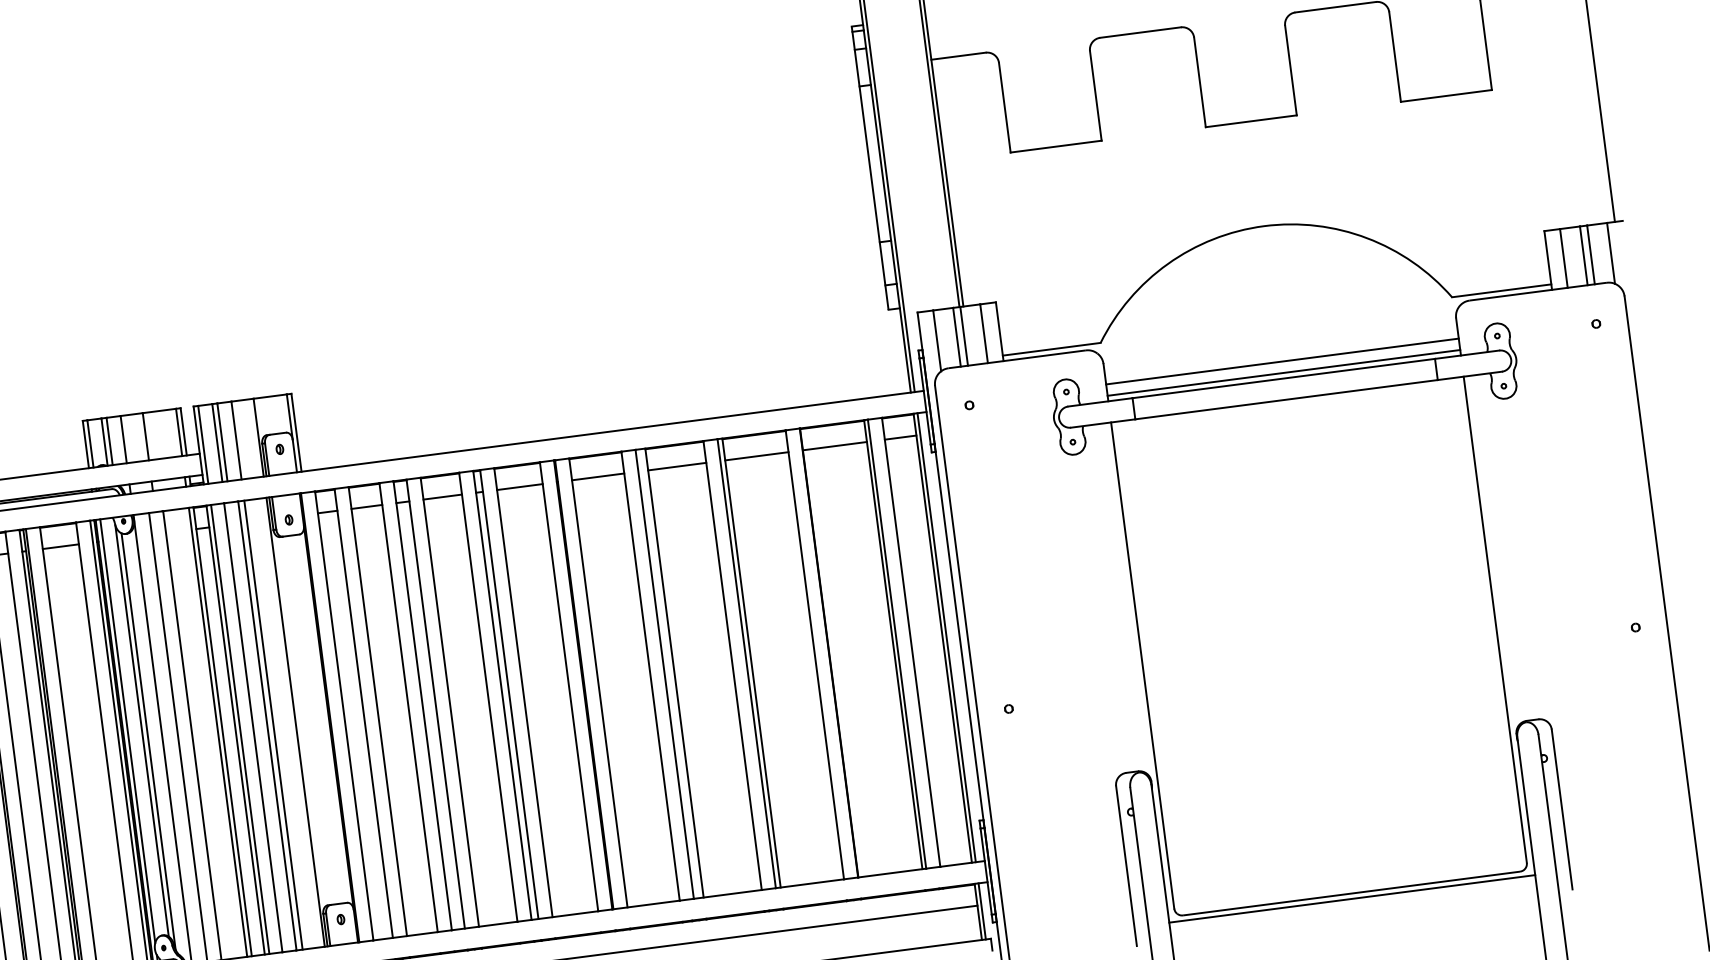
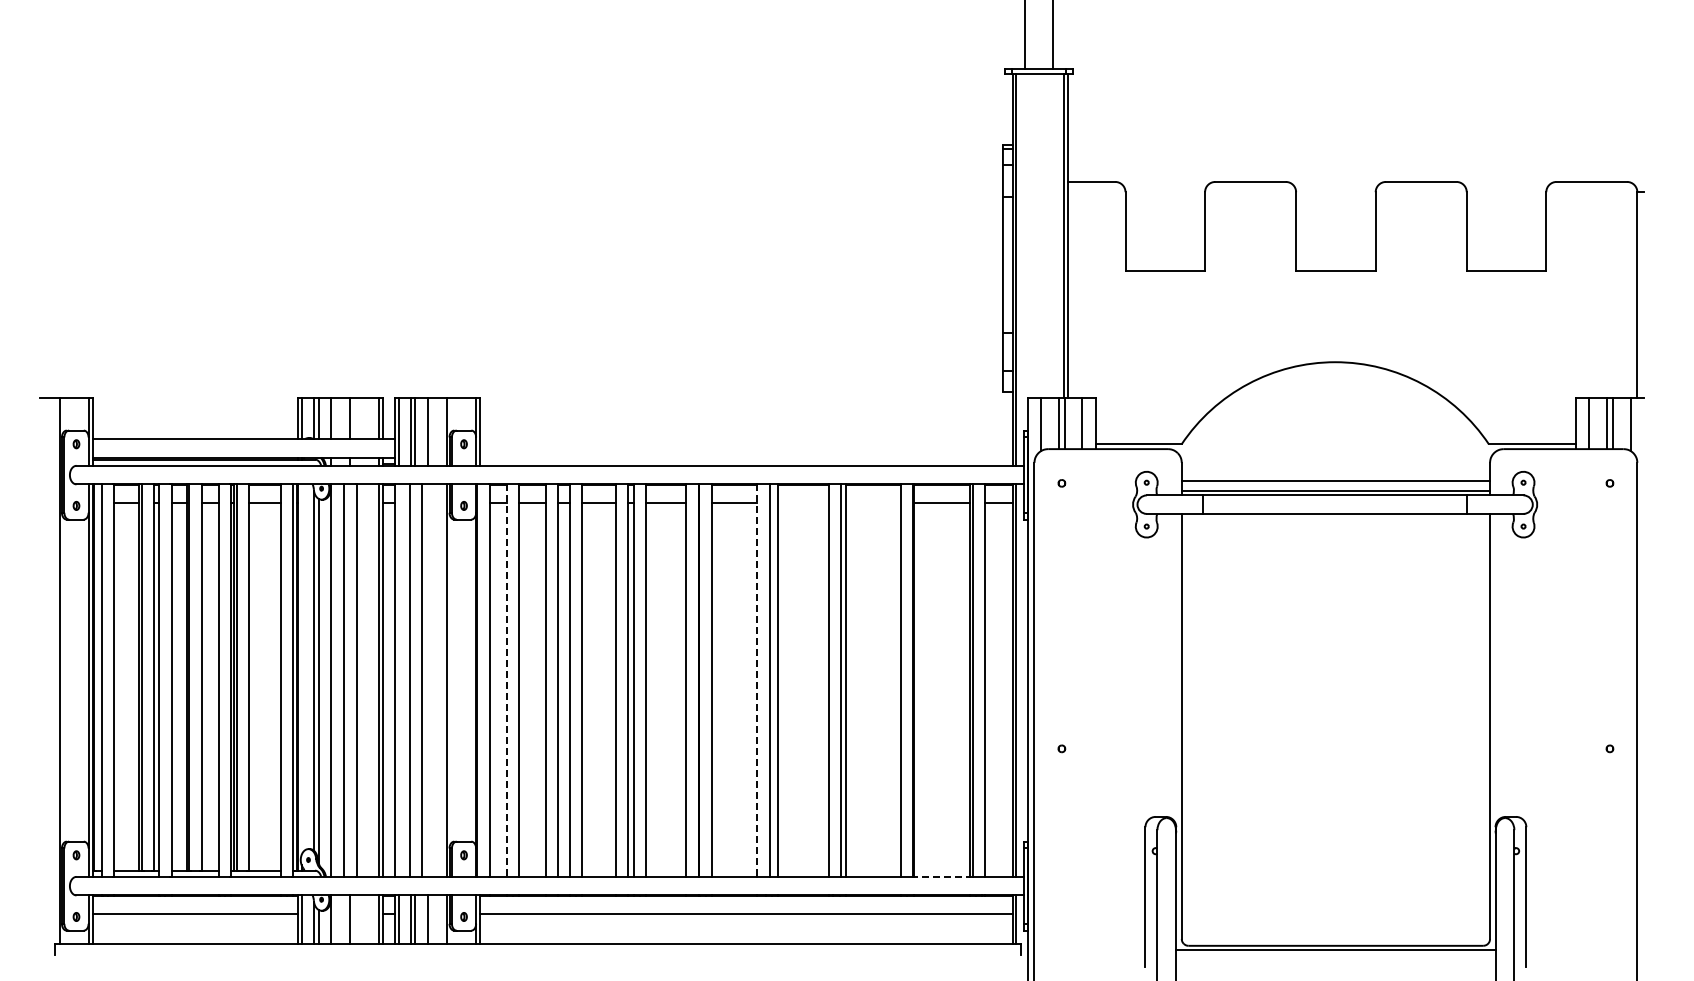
line: (757, 456) -> (873, 503), removed
line: (676, 466) -> (803, 503), removed
line: (650, 677) -> (757, 681), solid -> dashed
line: (363, 714) -> (506, 681), solid -> dashed
line: (273, 725) -> (427, 680), removed
line: (240, 729) -> (398, 680), removed
line: (127, 731) -> (301, 669), removed
line: (892, 872) -> (943, 876), solid -> dashed

